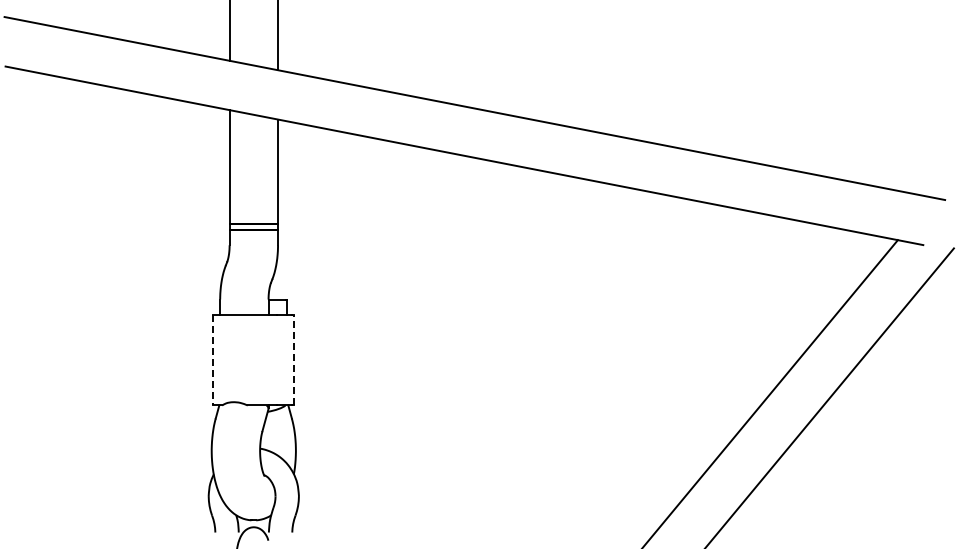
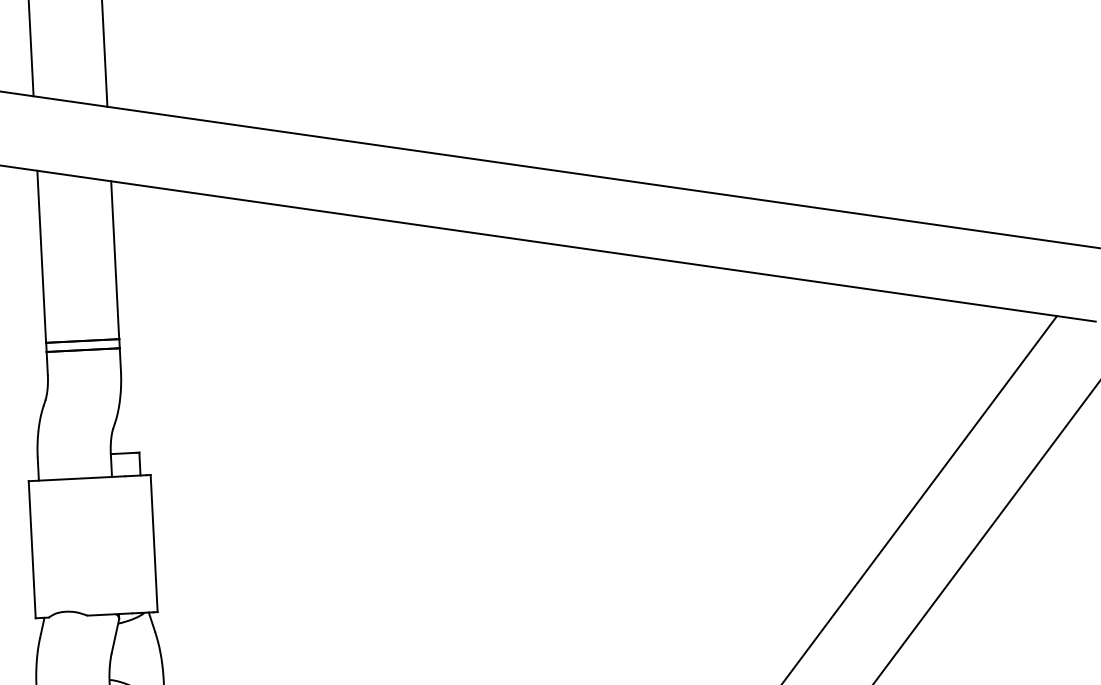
line: (294, 359) -> (154, 542), dashed -> solid
line: (213, 360) -> (32, 550), dashed -> solid

